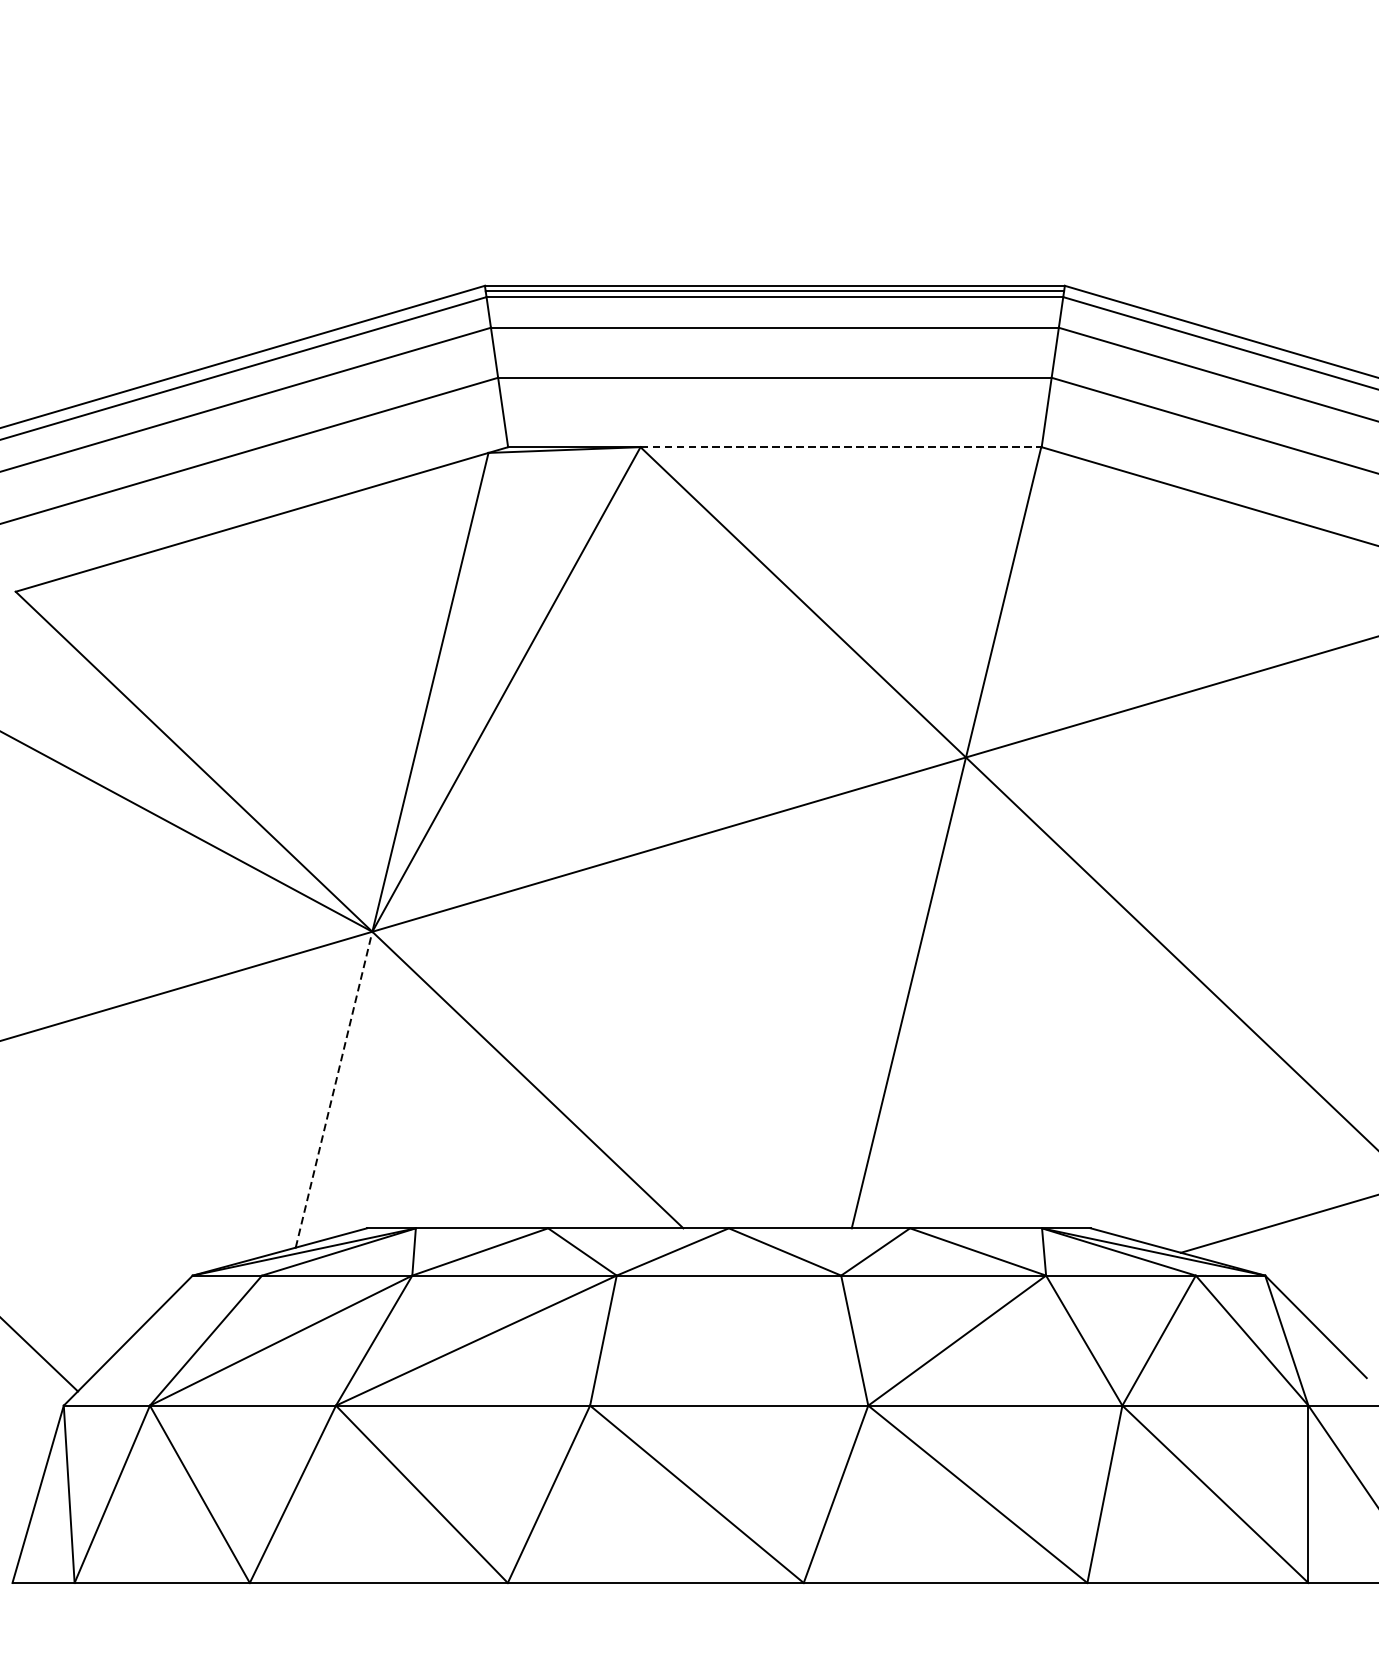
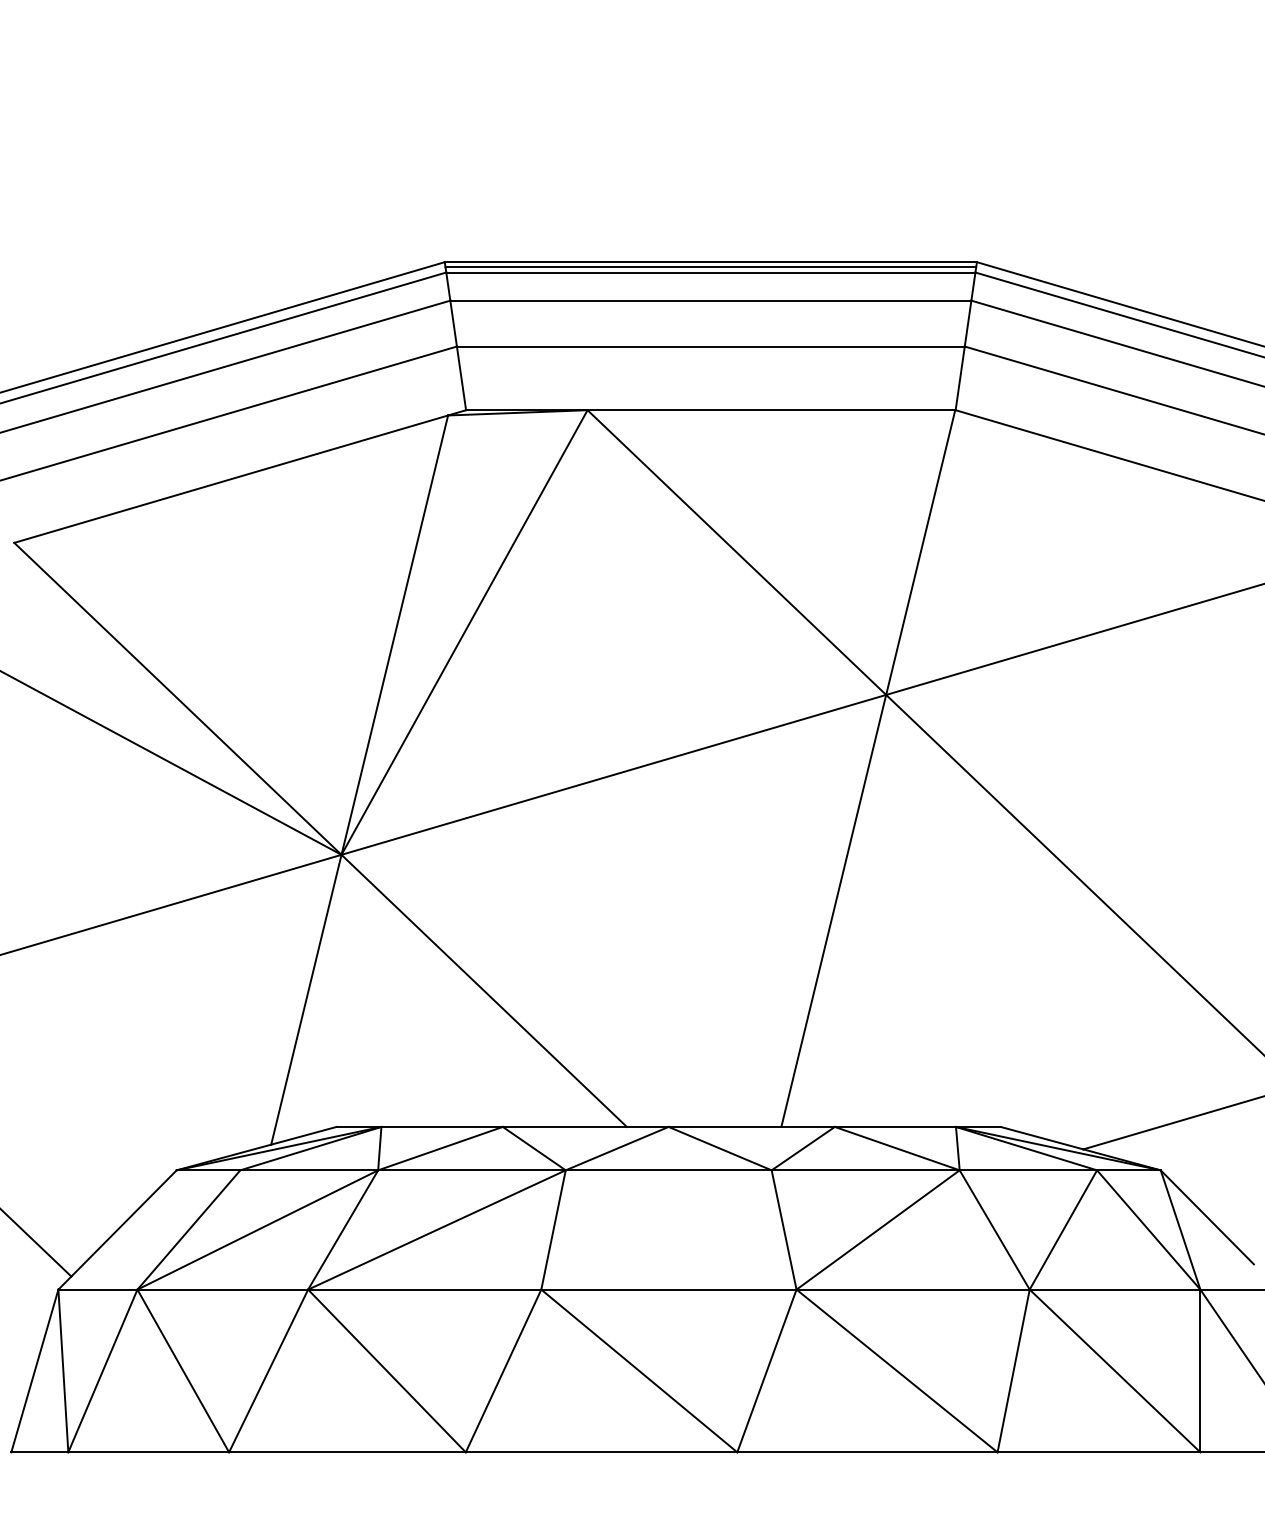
line: (840, 447) -> (771, 410), dashed -> solid
line: (334, 1089) -> (306, 999), dashed -> solid

